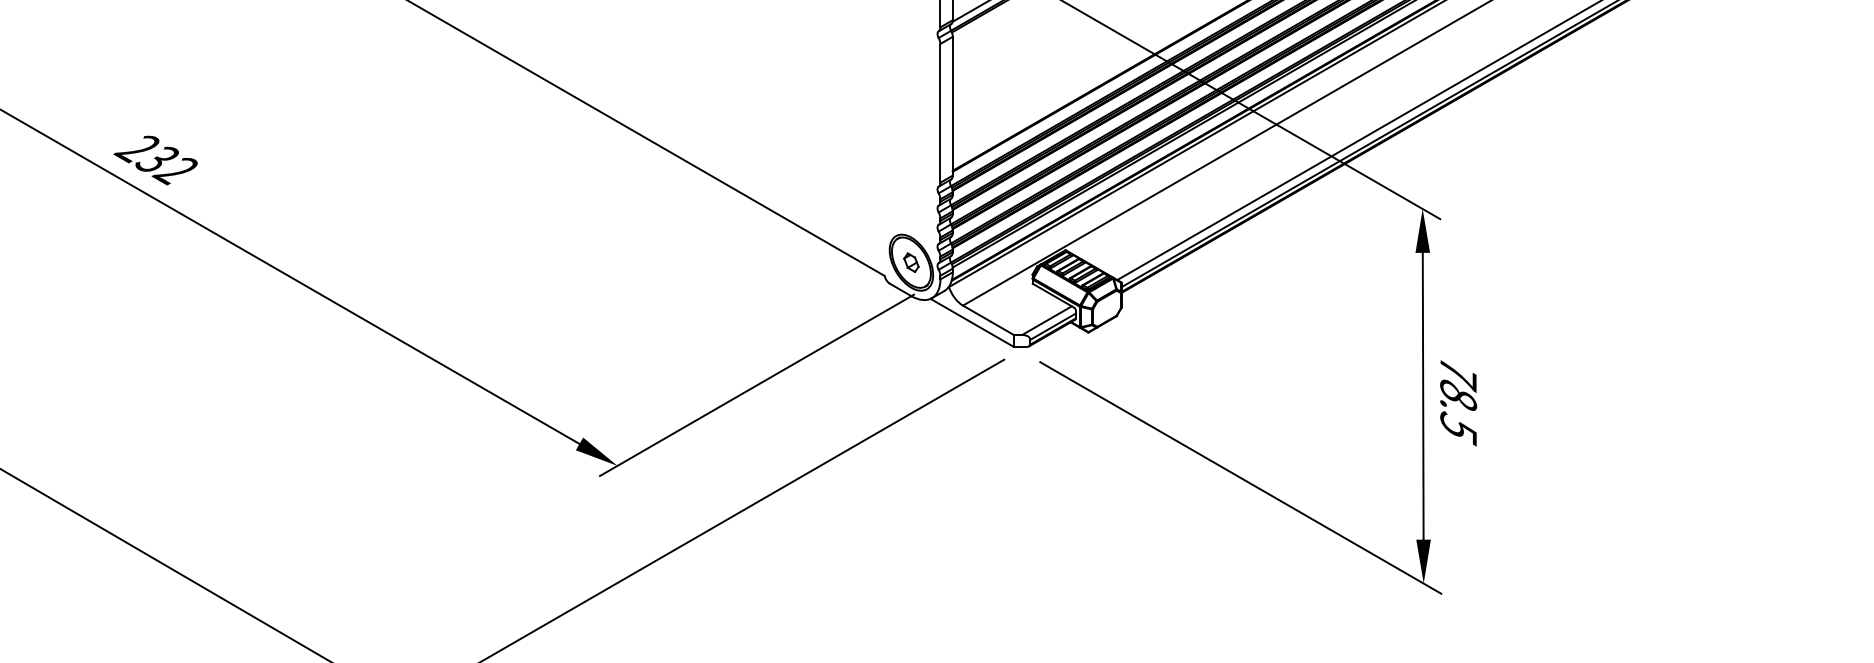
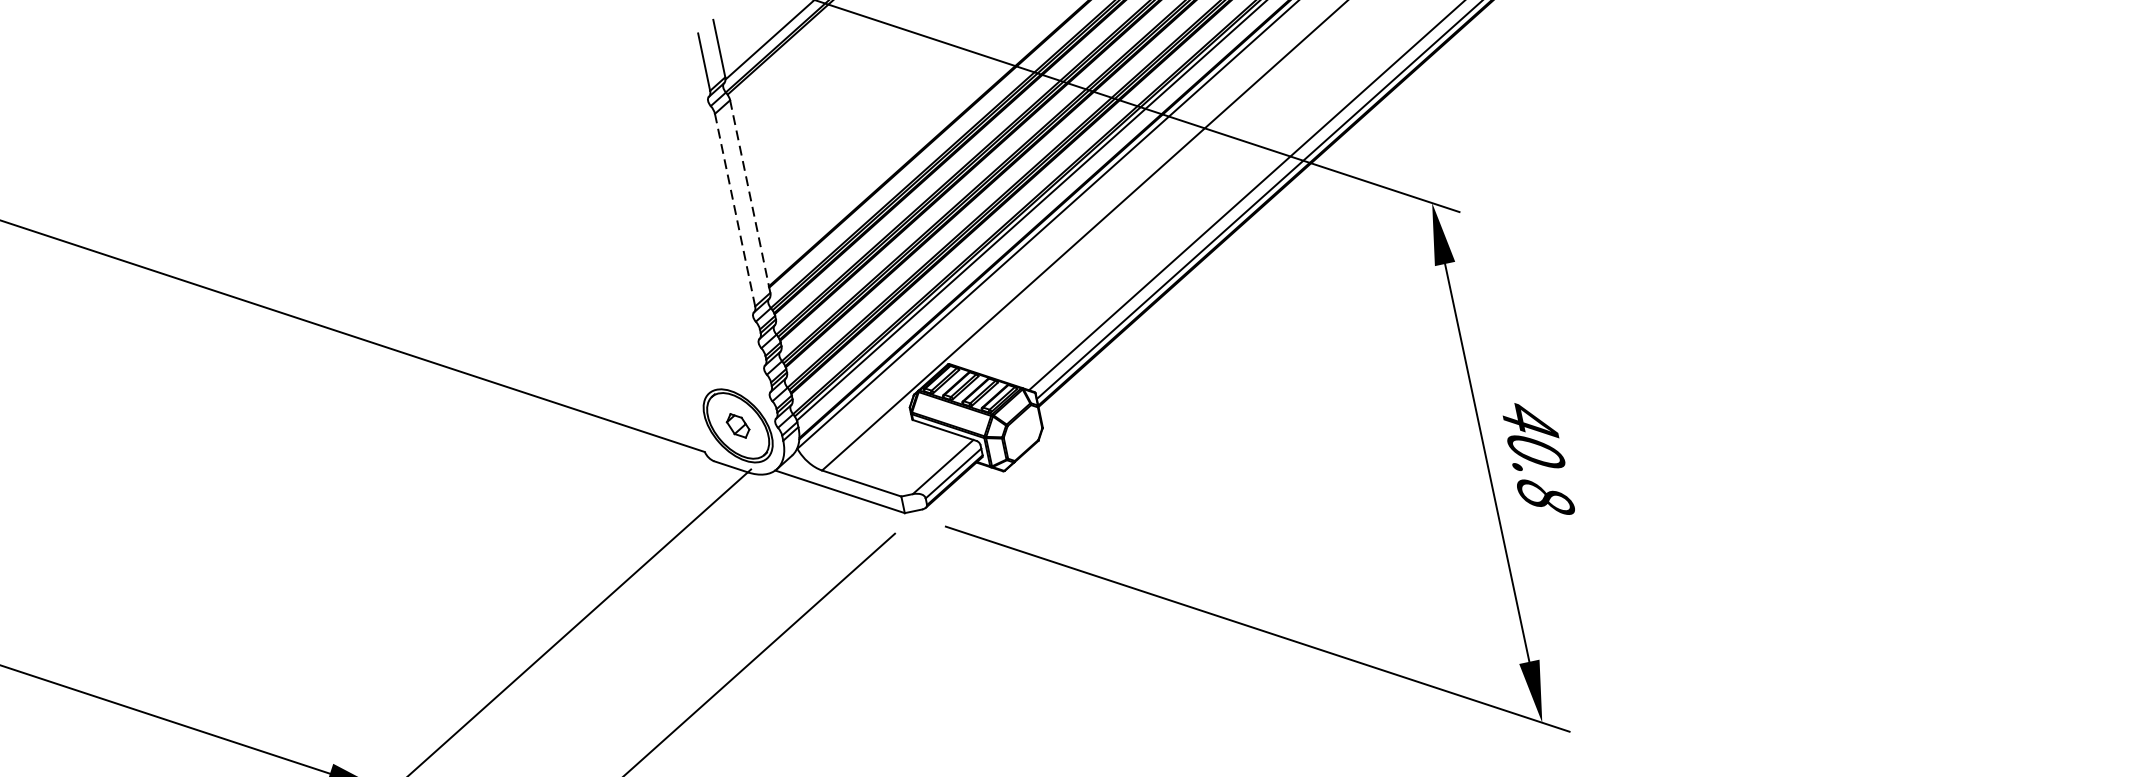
line: (952, 105) -> (749, 195), solid -> dashed
line: (940, 112) -> (734, 208), solid -> dashed
text: (1458, 402) -> (1538, 461), 78.5 -> 40.8

